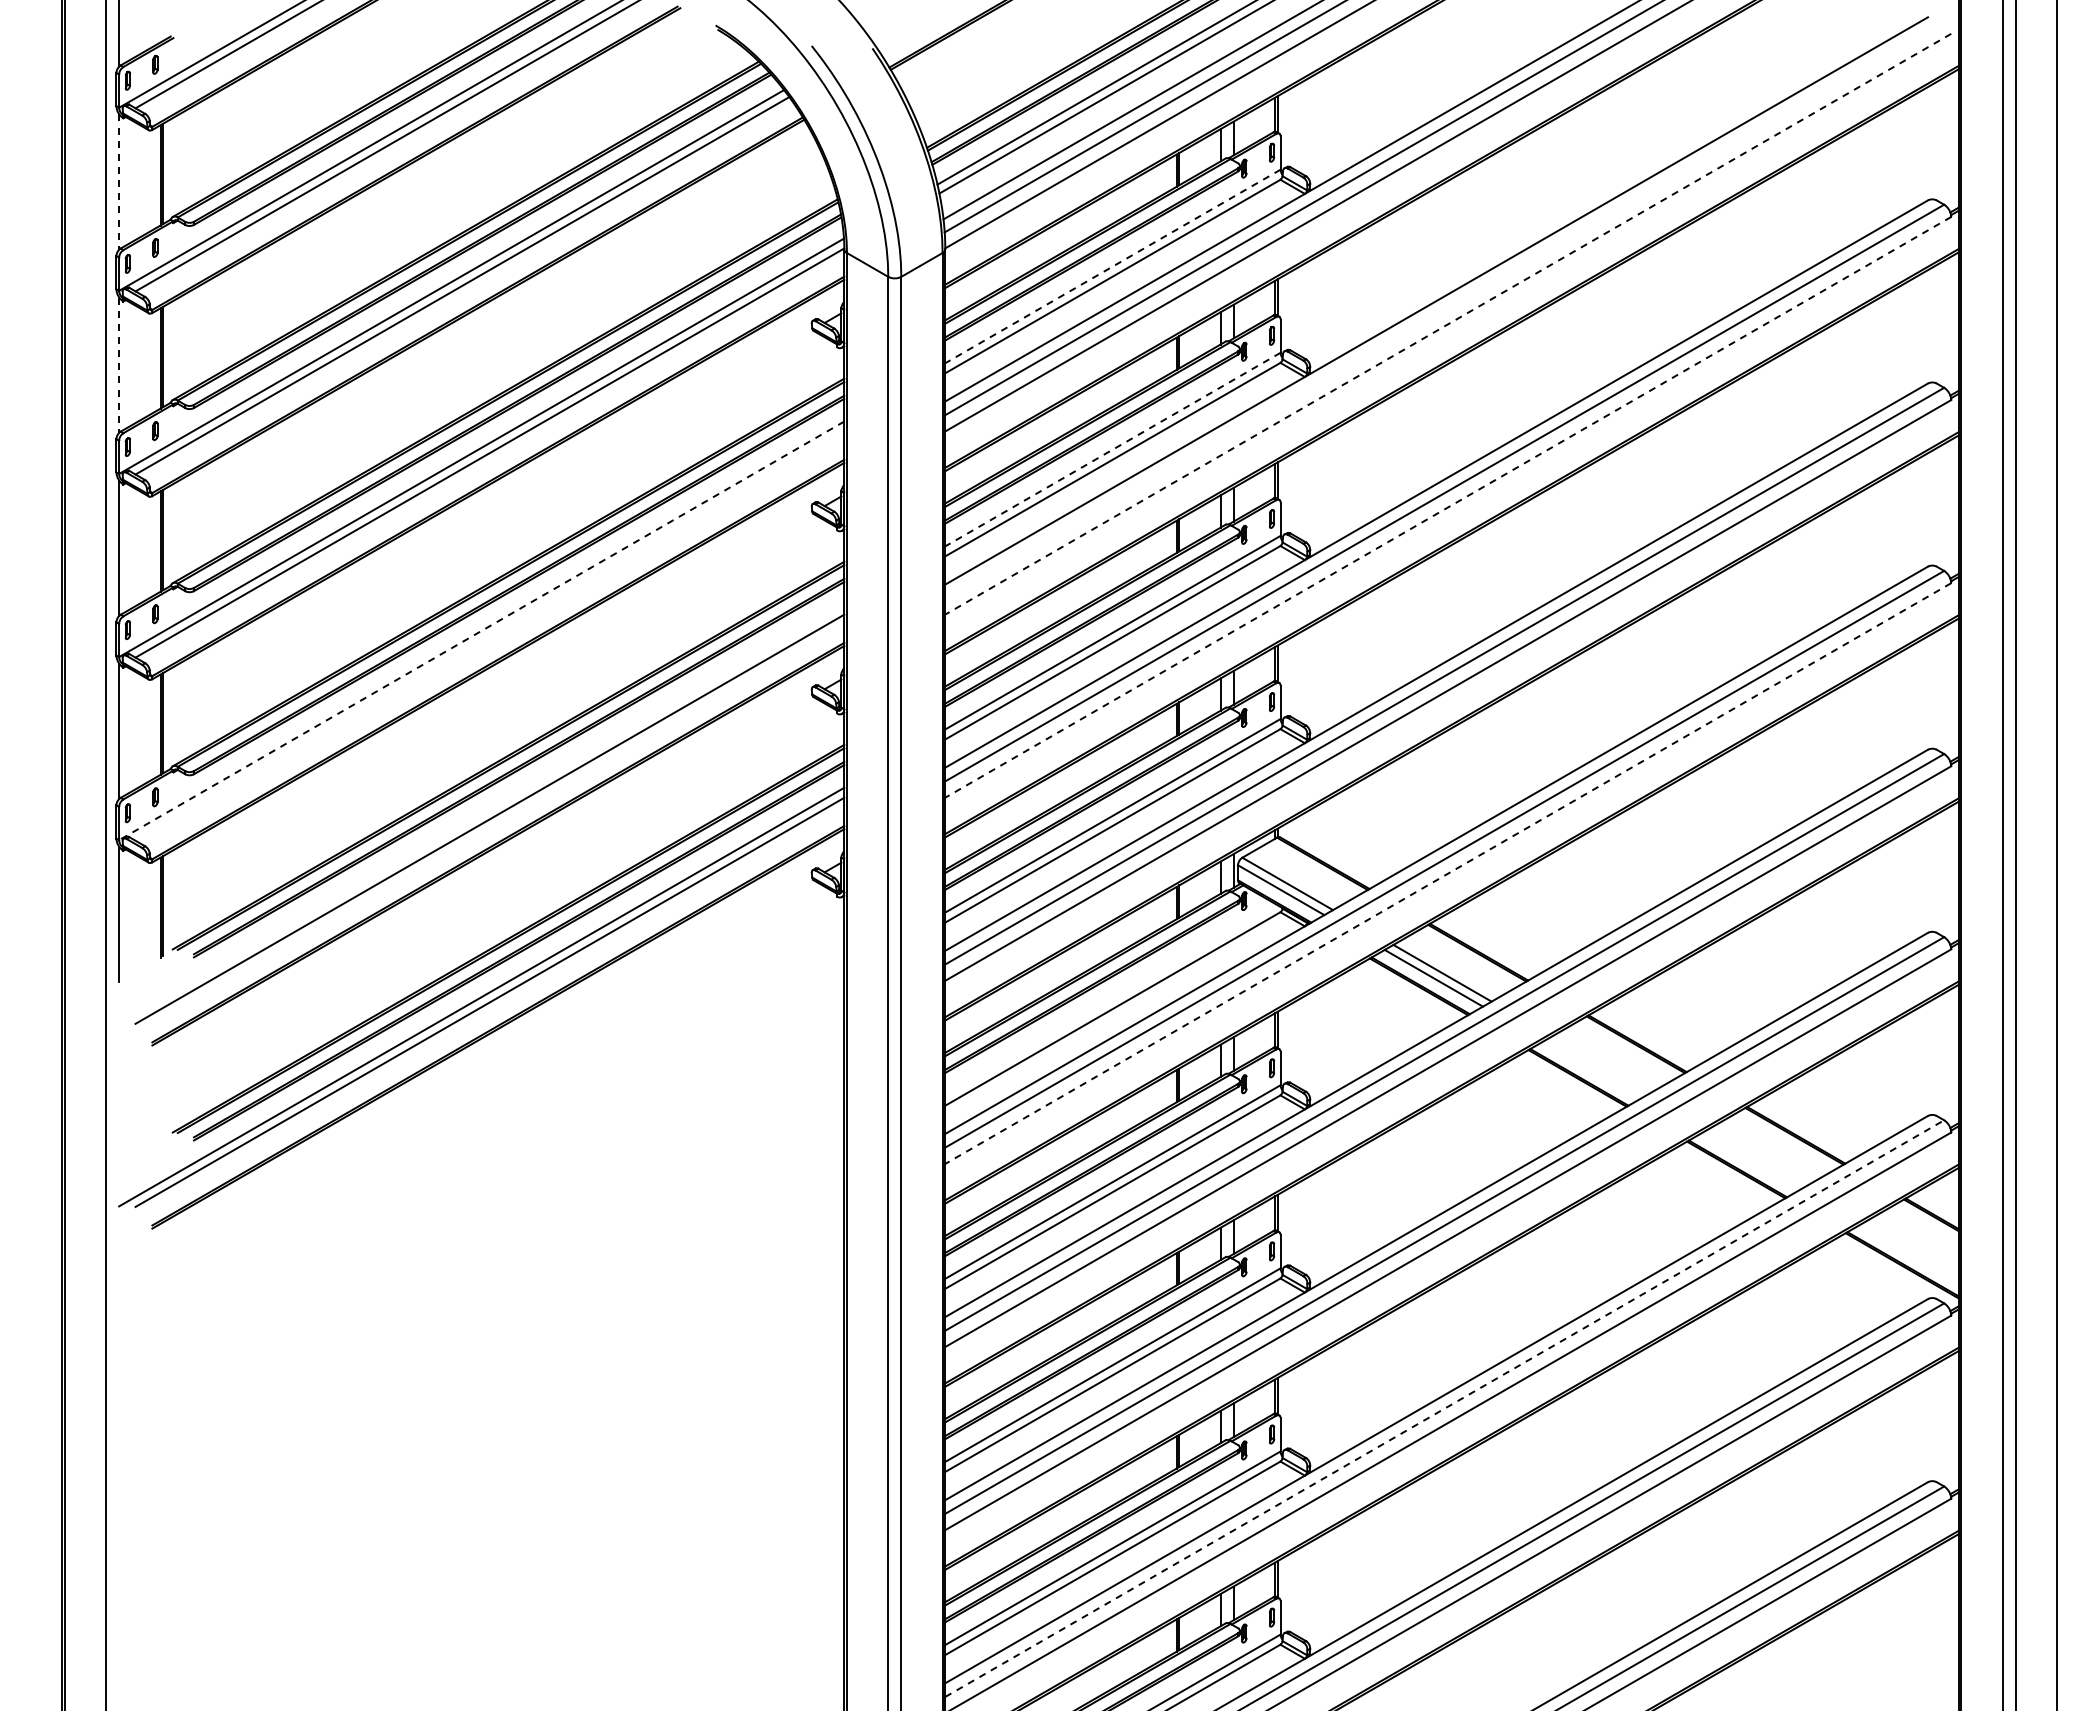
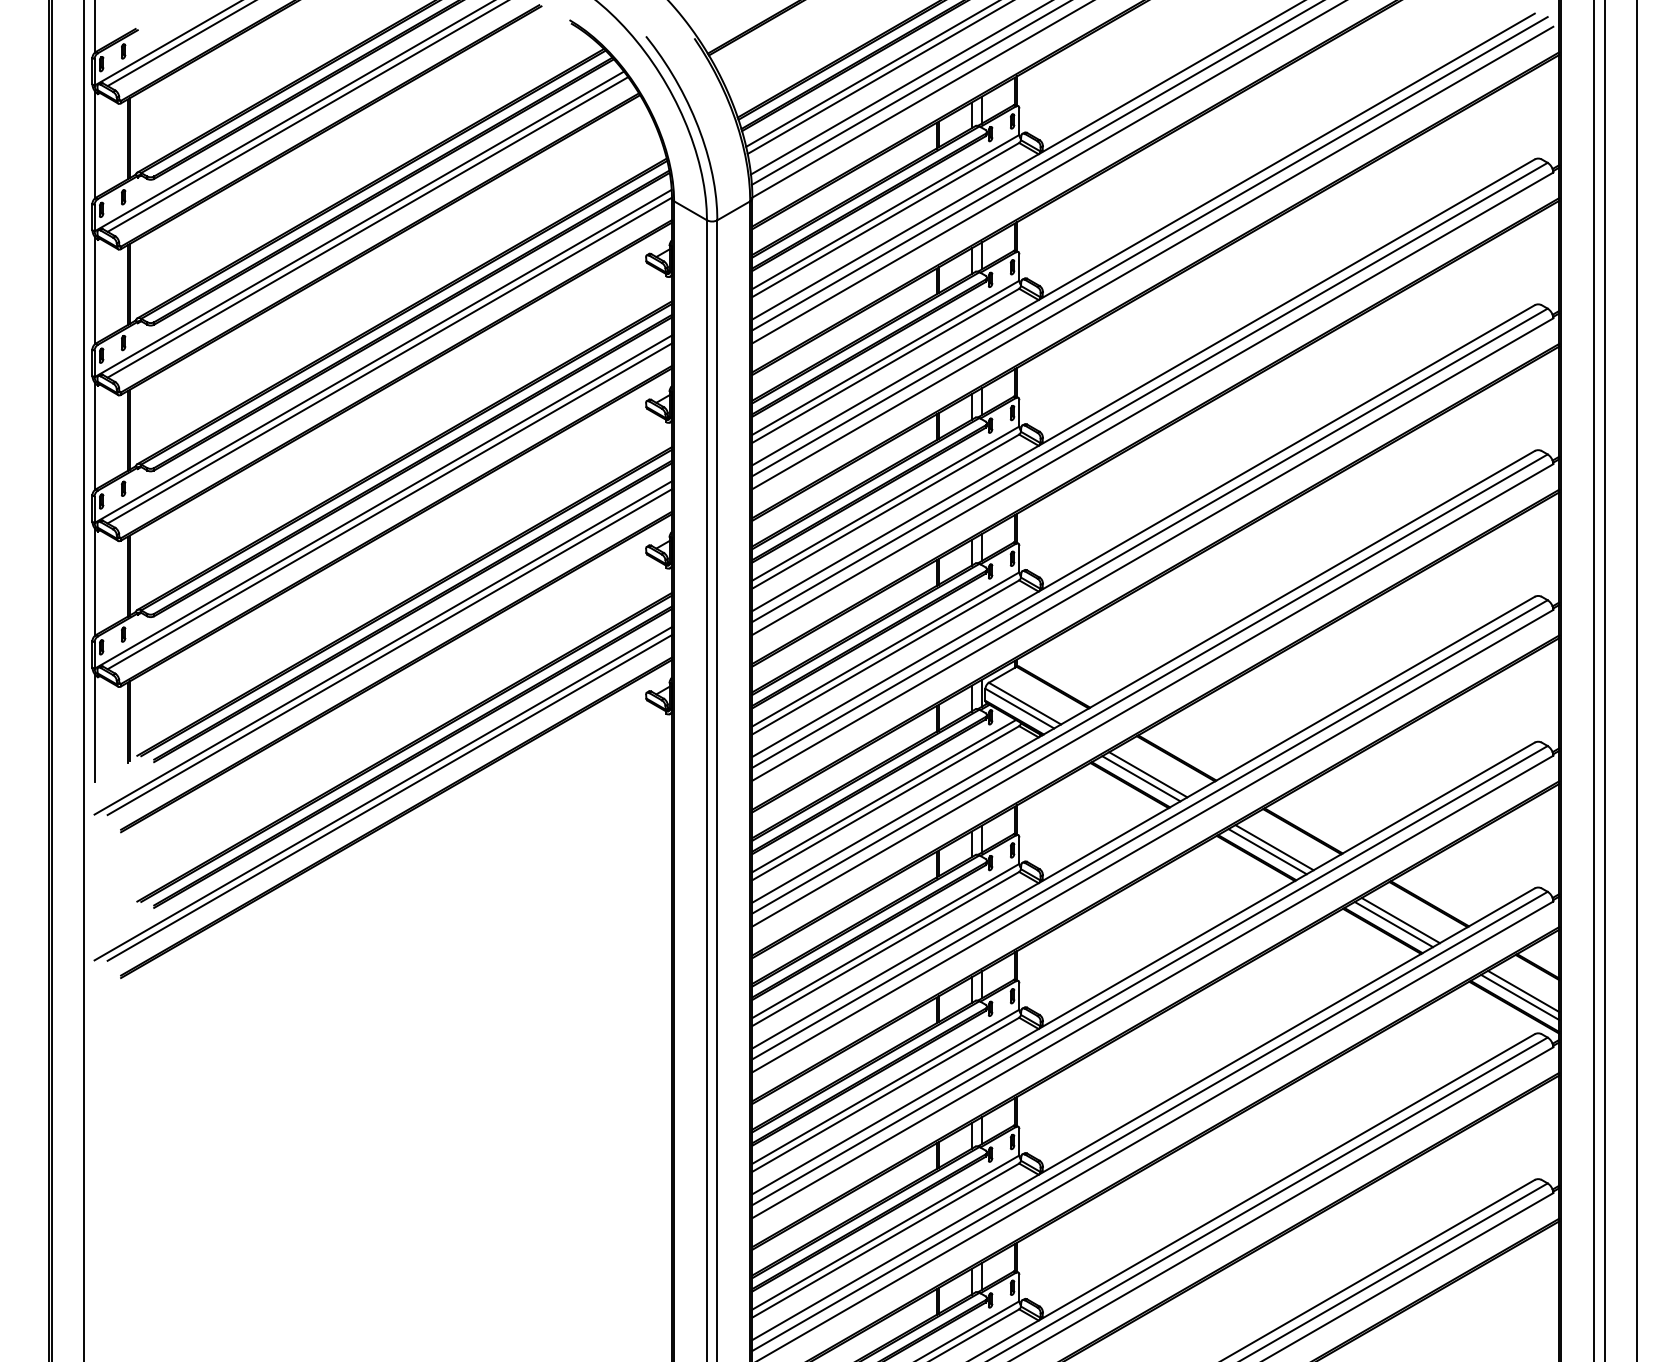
line: (119, 182) -> (94, 145), dashed -> solid
line: (1112, 266) -> (885, 212), dashed -> solid
line: (1444, 309) -> (1149, 246), added
line: (1448, 324) -> (1153, 258), dashed -> solid
line: (119, 365) -> (94, 290), dashed -> solid
line: (1112, 449) -> (885, 357), dashed -> solid
line: (1448, 507) -> (1153, 403), dashed -> solid
line: (481, 630) -> (383, 501), dashed -> solid
line: (489, 635) -> (389, 505), added
line: (481, 813) -> (383, 647), added
line: (1448, 873) -> (1153, 695), dashed -> solid
line: (1110, 999) -> (883, 795), added
line: (1601, 1064) -> (1274, 847), added
line: (1592, 1069) -> (1267, 851), added
line: (1759, 1156) -> (1400, 920), added
line: (1750, 1161) -> (1393, 924), added
line: (1913, 1245) -> (1523, 991), added
line: (1909, 1252) -> (1520, 997), added
line: (1444, 1408) -> (1149, 1121), dashed -> solid

